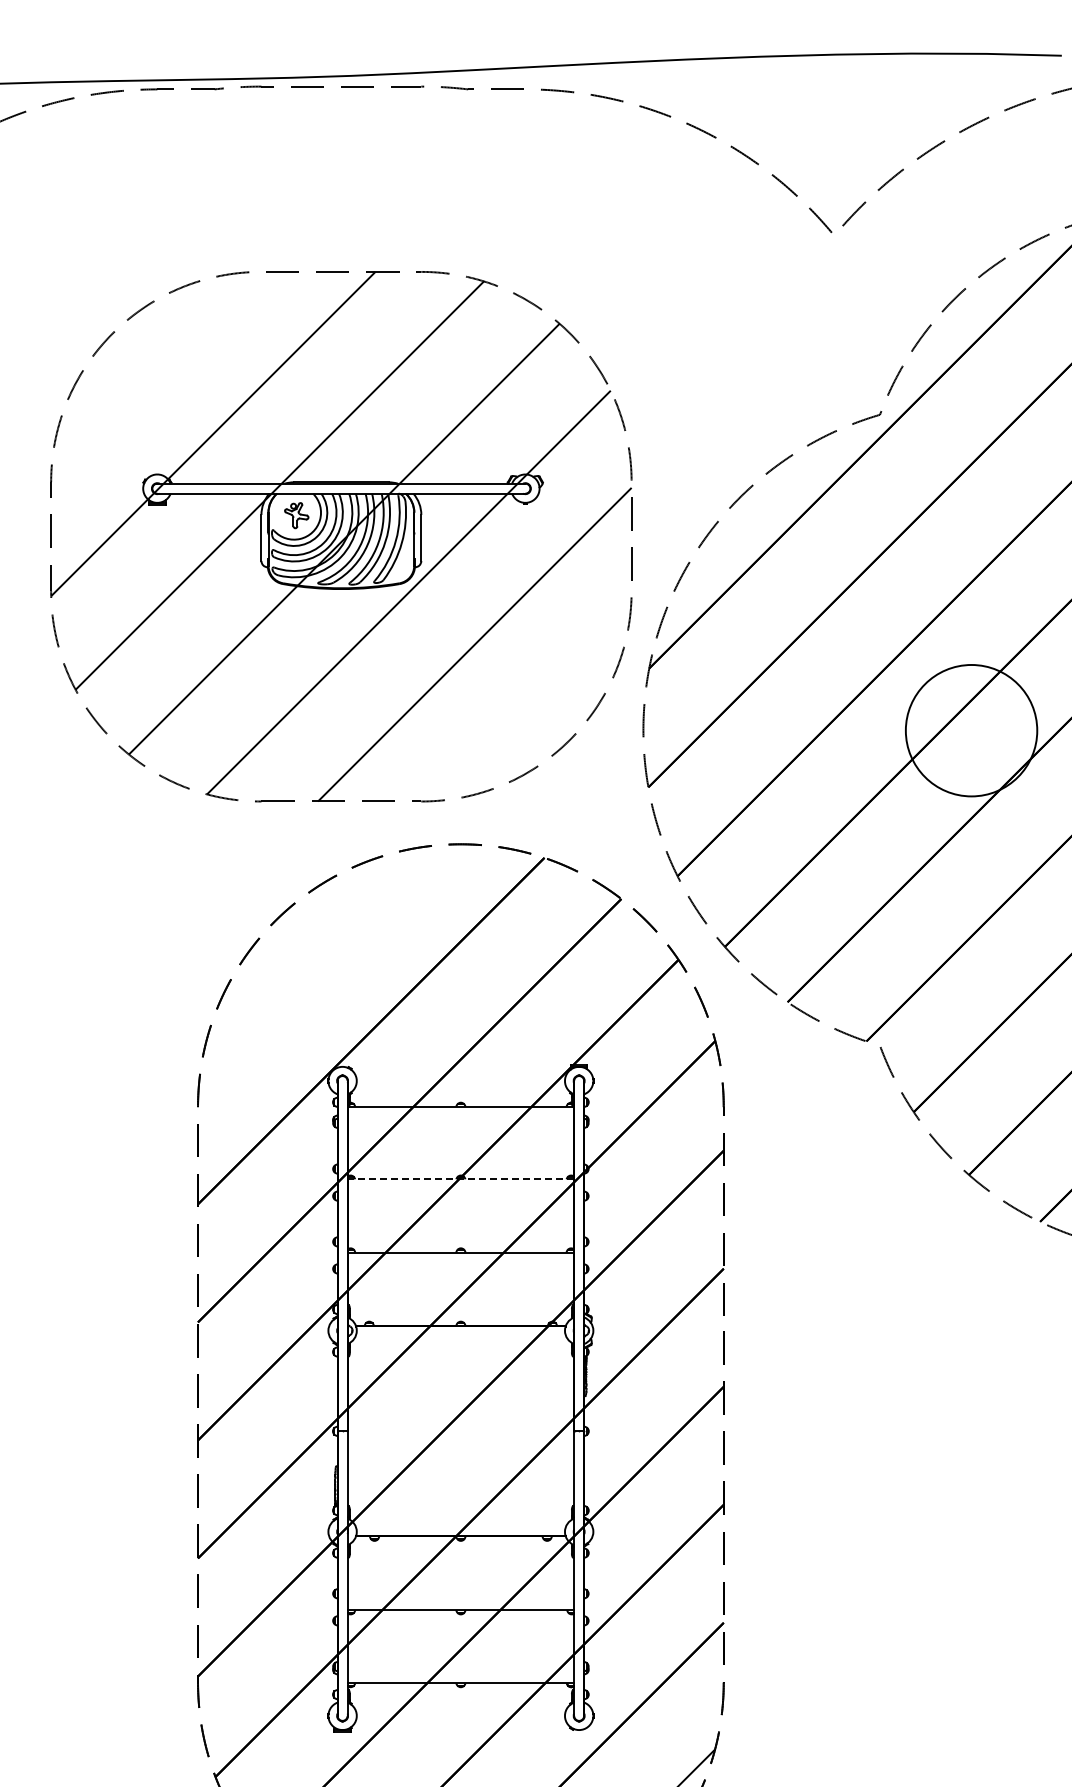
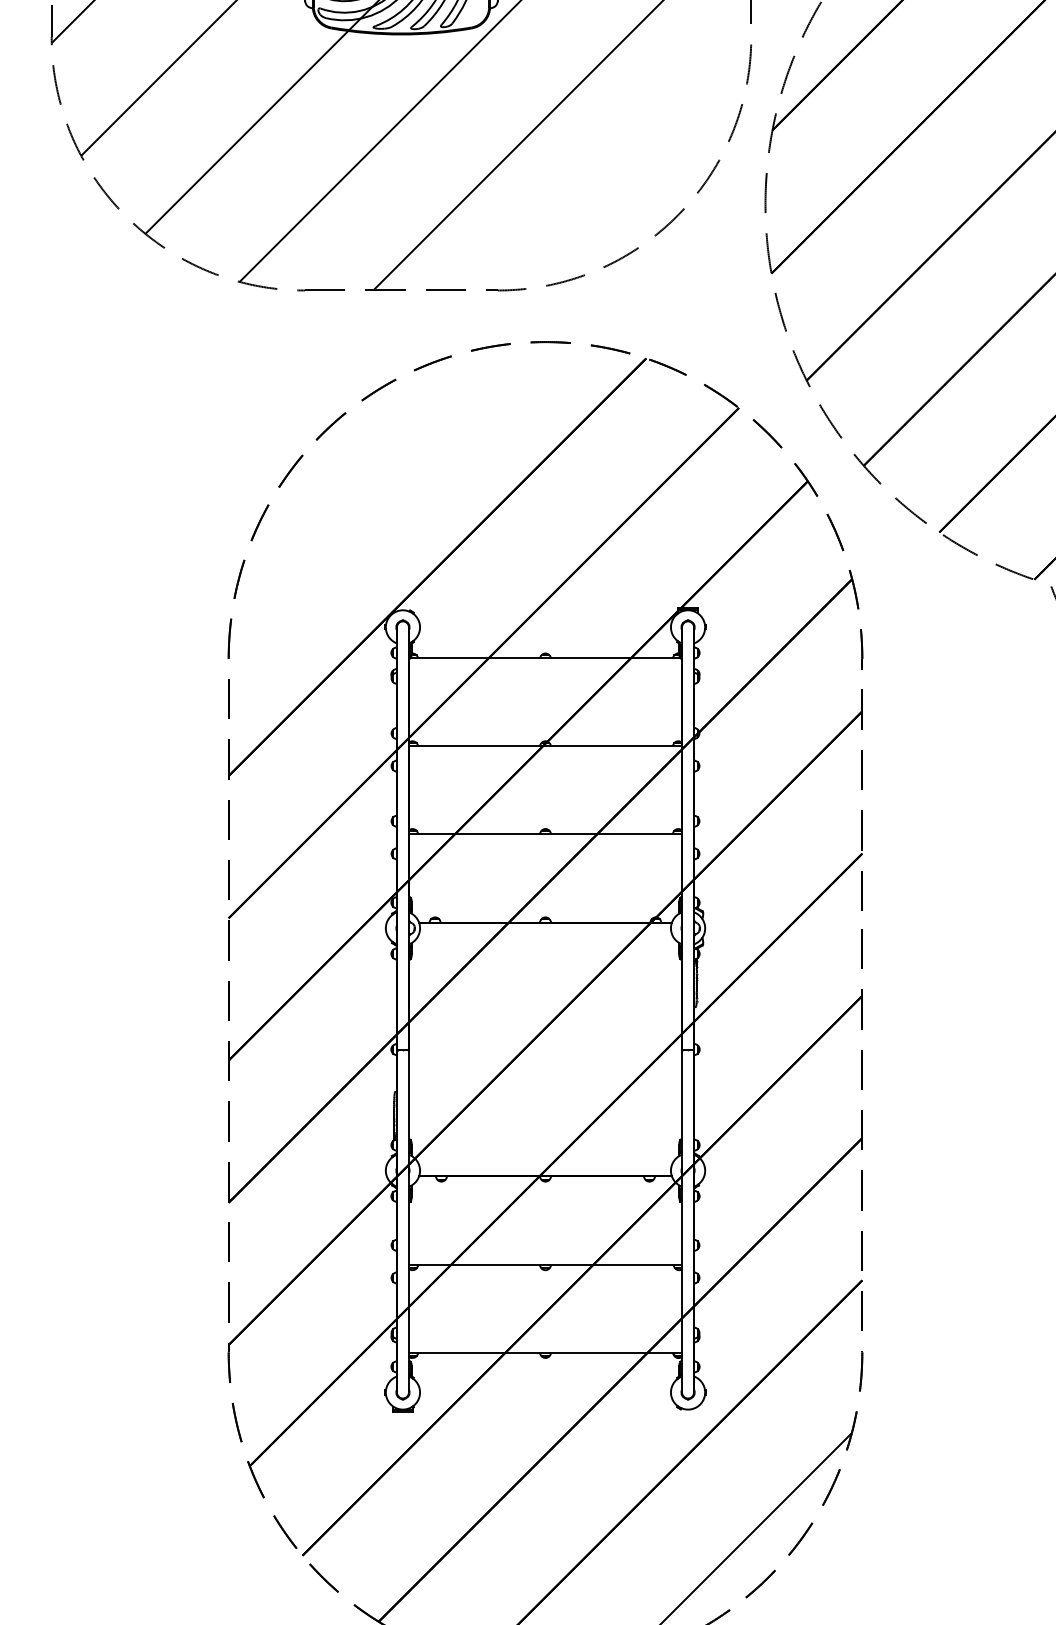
line: (460, 1179) -> (545, 746), dashed -> solid

